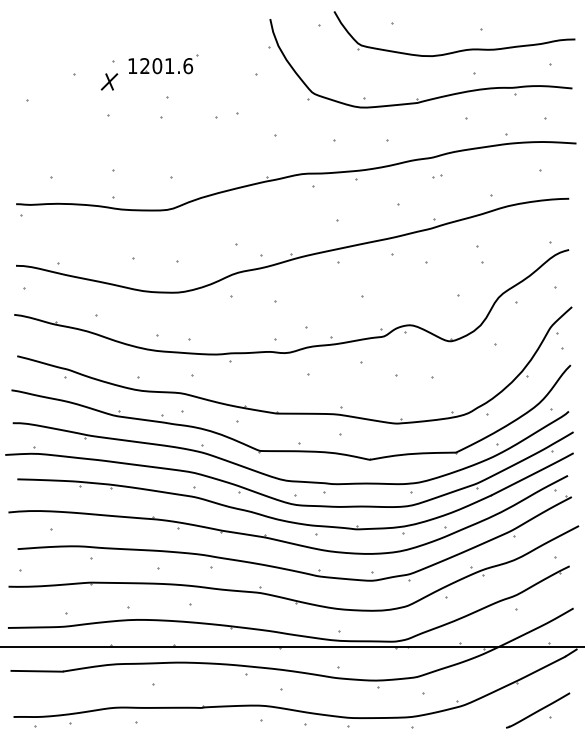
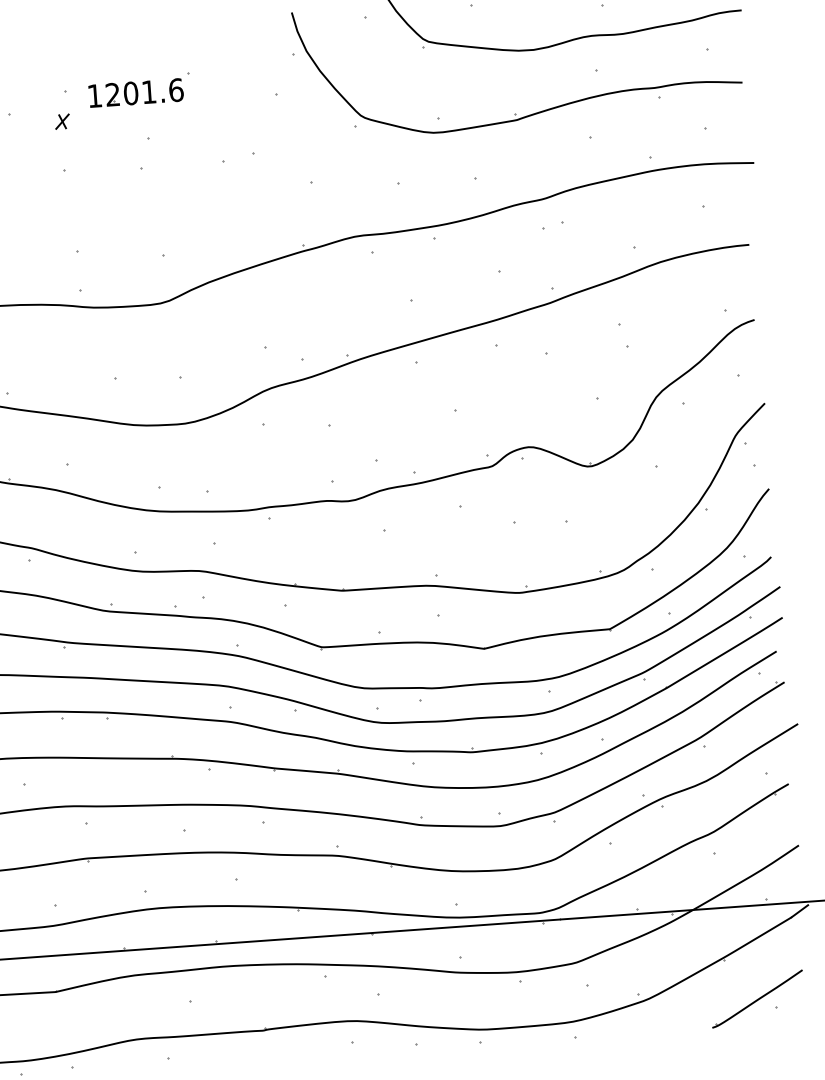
part: (109, 81) -> (62, 121), size x0.6
part: (437, 176) -> (553, 225), size x1.6

